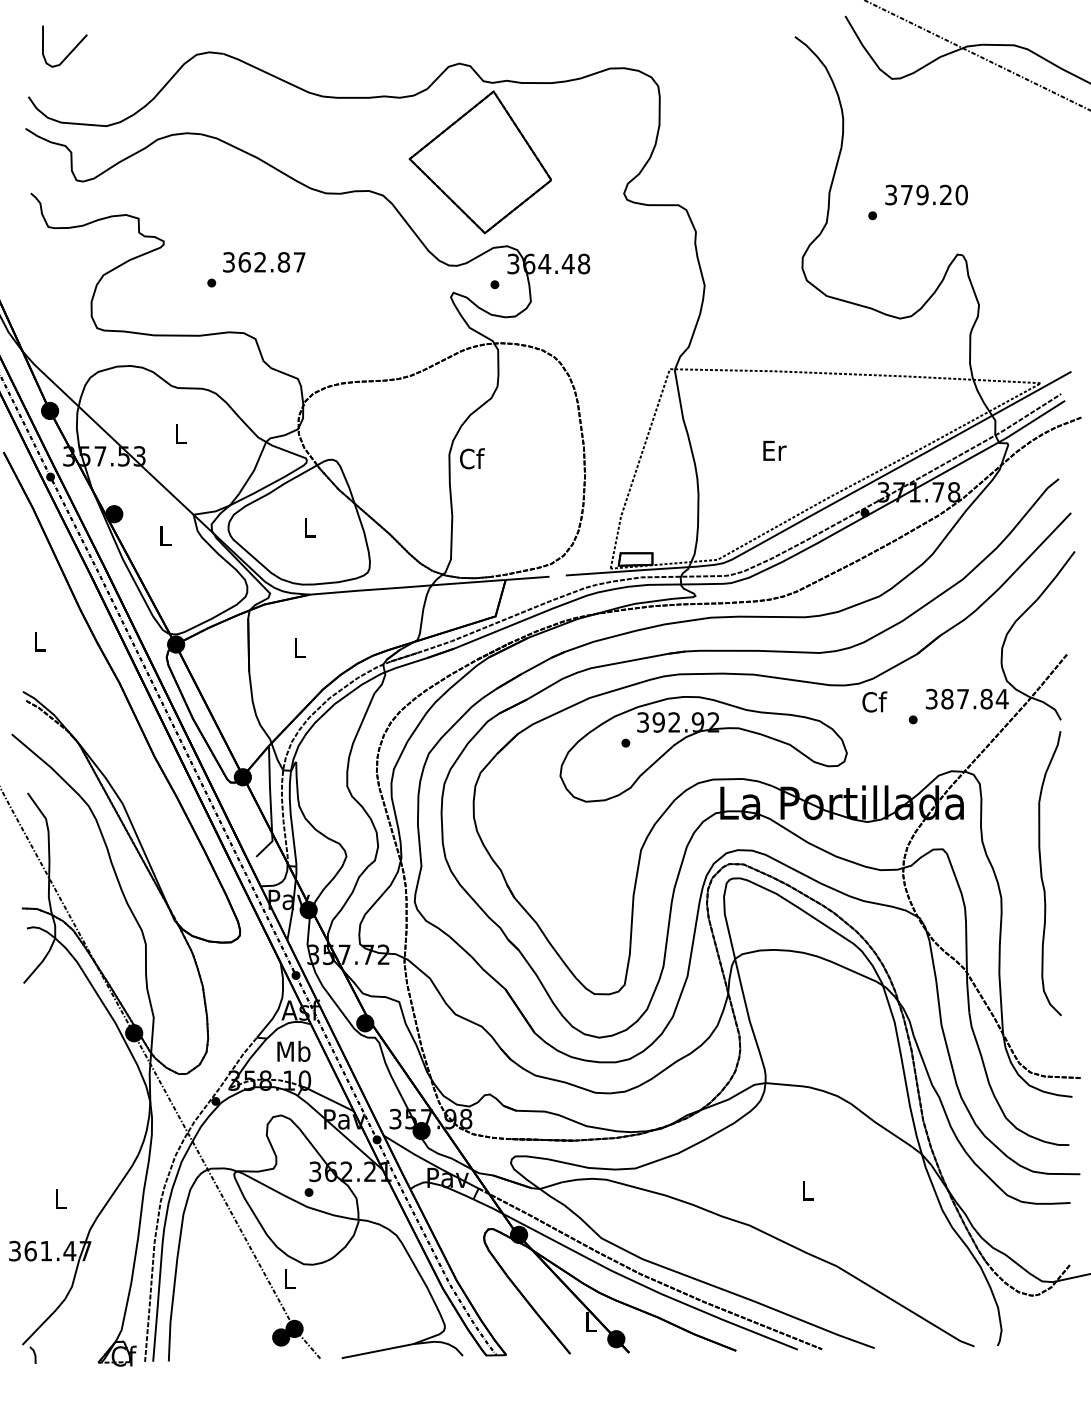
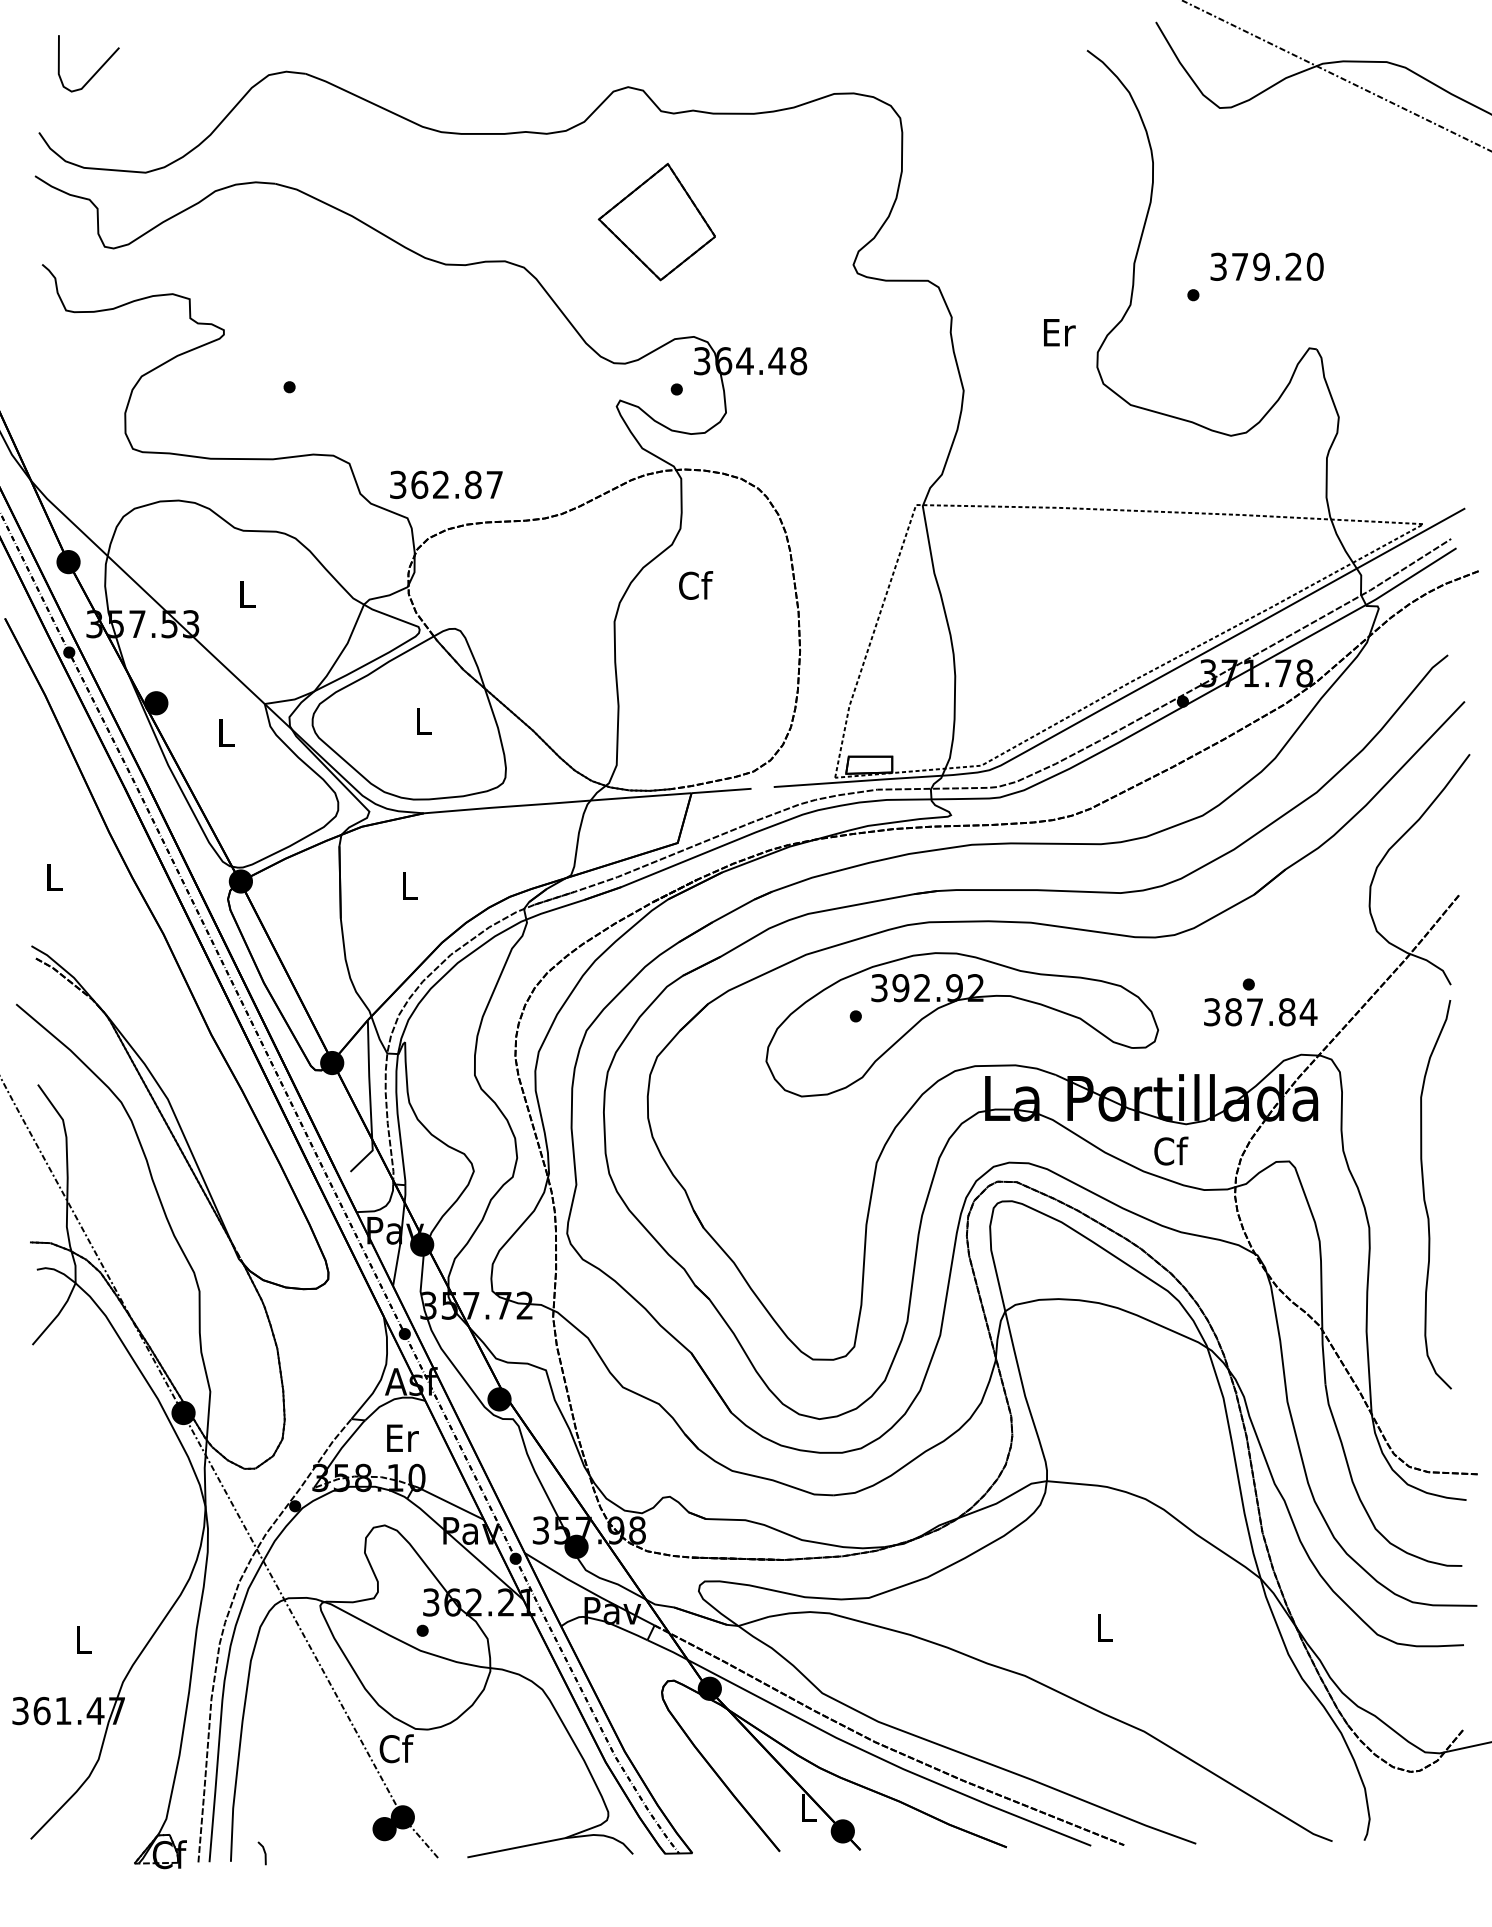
part: (480, 161) -> (656, 221), size x0.6
text: (264, 262) -> (446, 484), moved
text: (774, 450) -> (1059, 332), moved
text: (472, 458) -> (696, 585), moved
text: (967, 699) -> (1260, 1012), moved
text: (874, 701) -> (1171, 1150), moved
text: (293, 1051) -> (401, 1437), Mb -> Er
text: (289, 1278) -> (396, 1748), L -> Cf
line: (33, 1353) -> (263, 1851), moved

